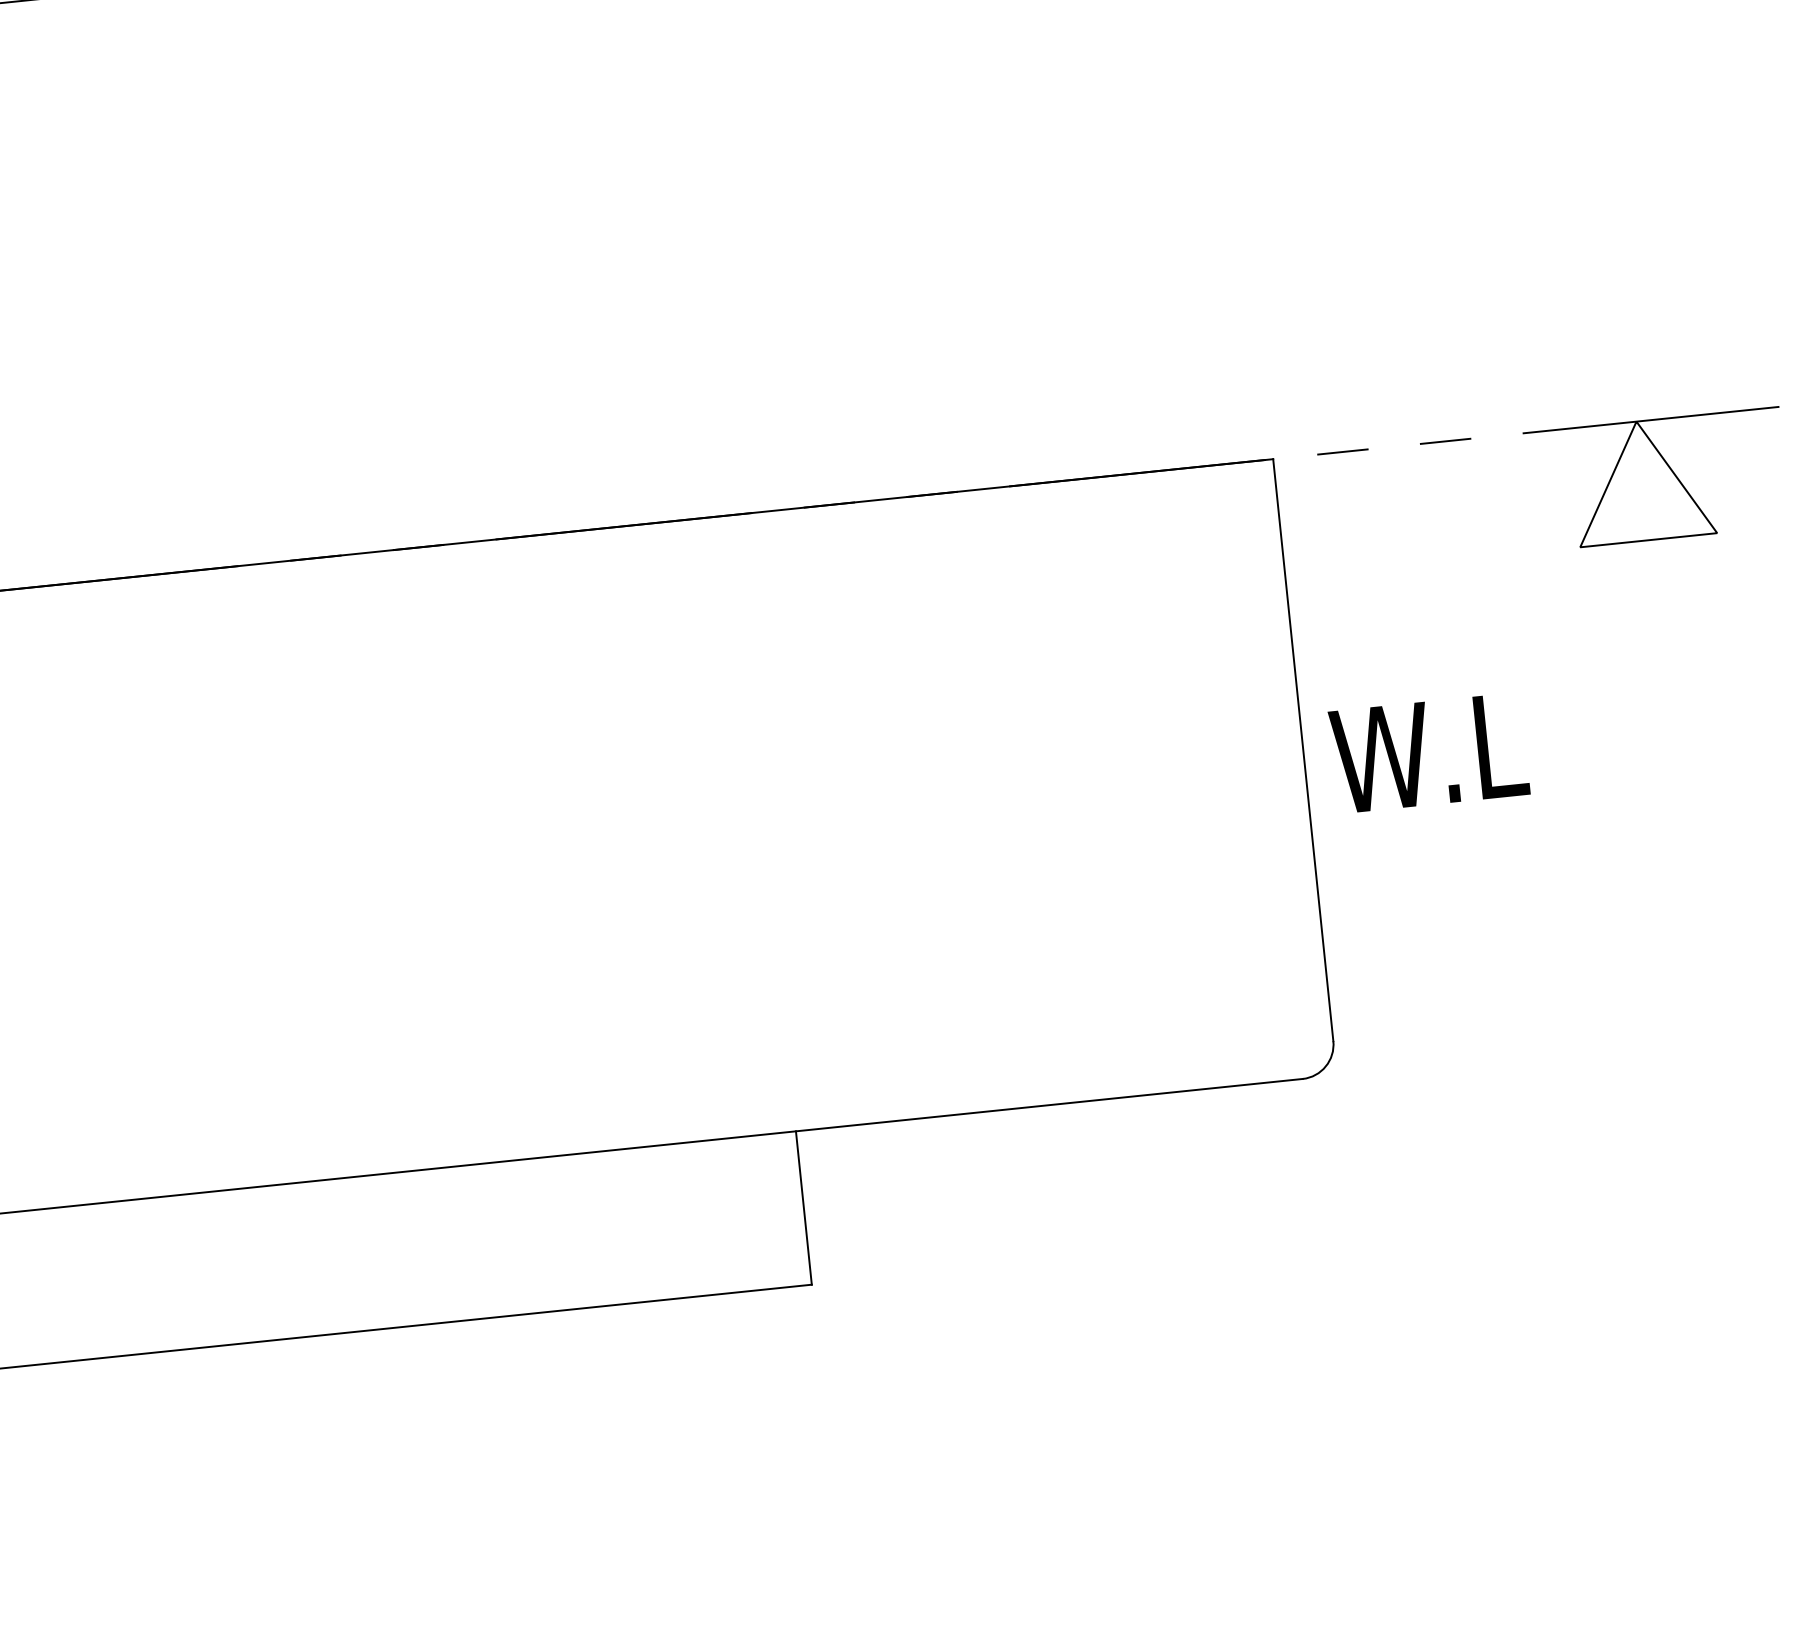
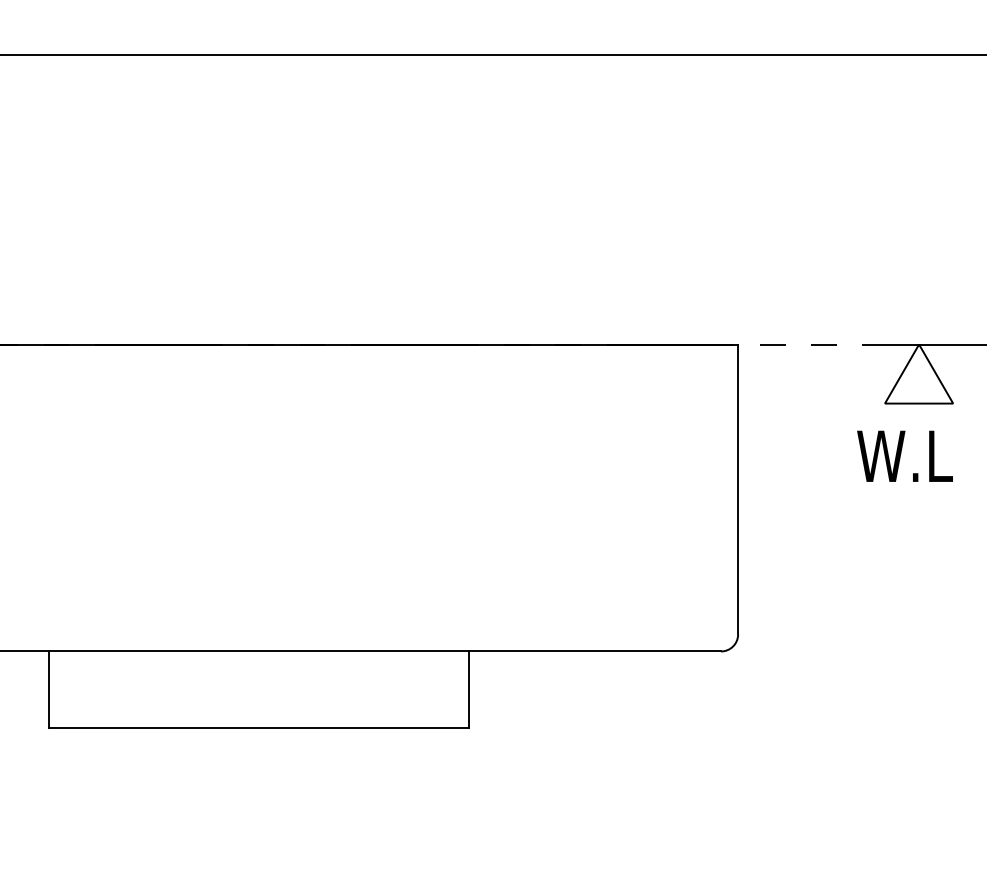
text: (1427, 751) -> (904, 455), moved

